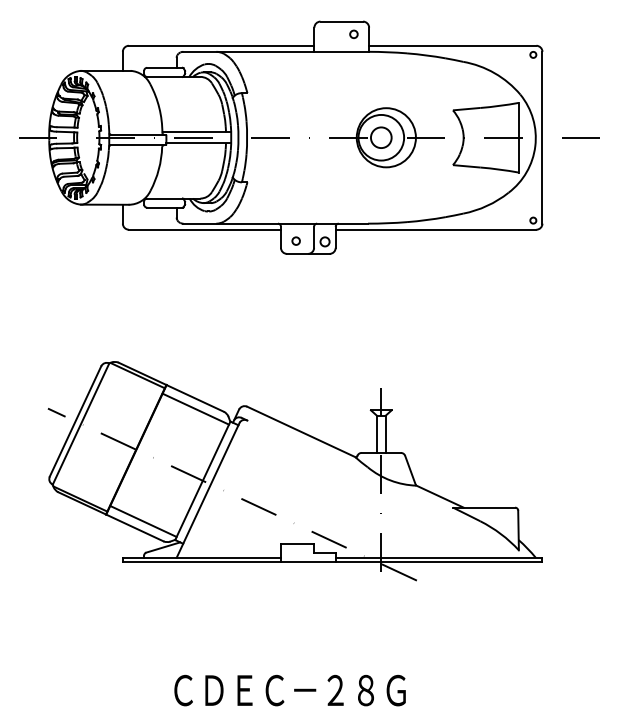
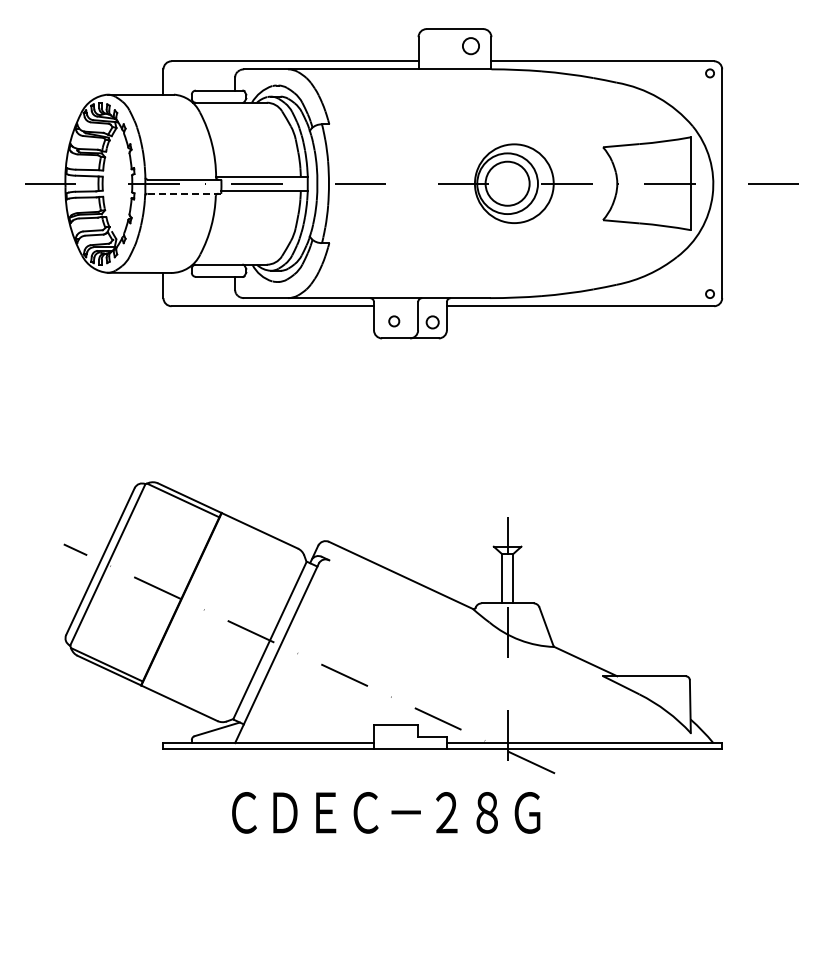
circle: (354, 33) -> (471, 45), size x1.6
circle: (381, 137) -> (507, 183), size x1.6
line: (138, 145) -> (184, 193), solid -> dashed
line: (195, 408) -> (260, 544), removed
line: (143, 521) -> (190, 694), removed
text: (290, 690) -> (386, 812), moved

